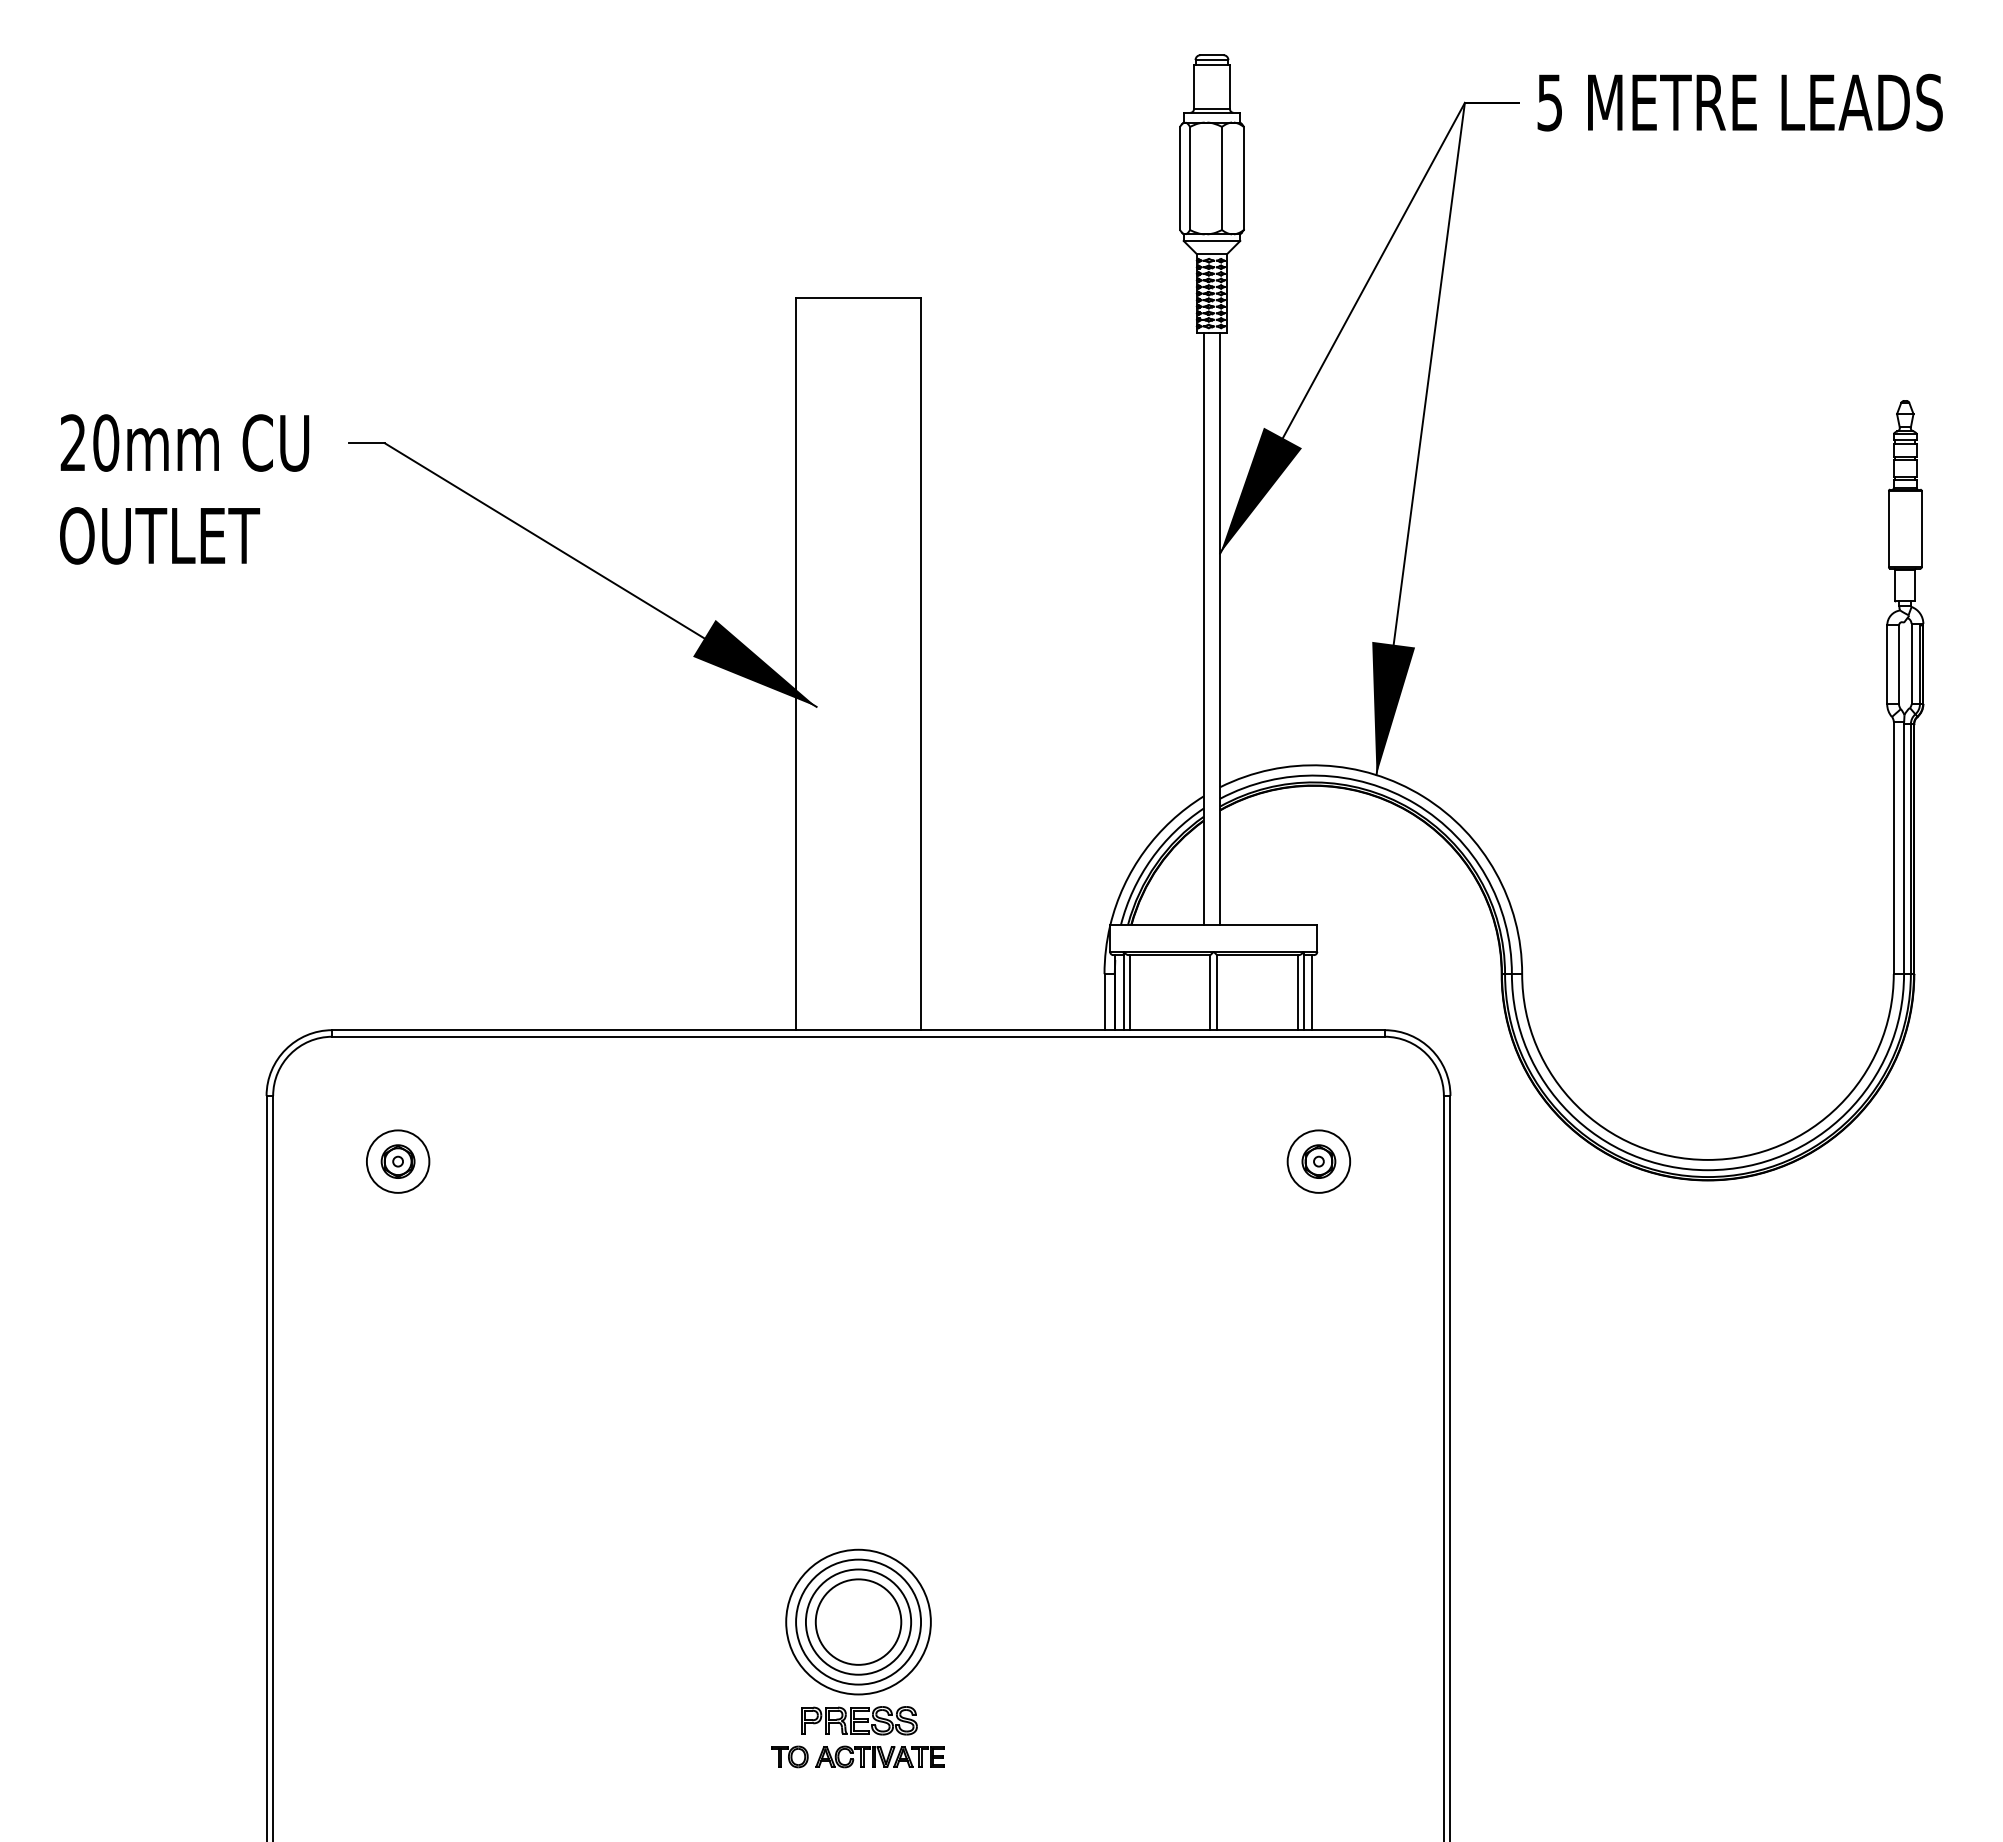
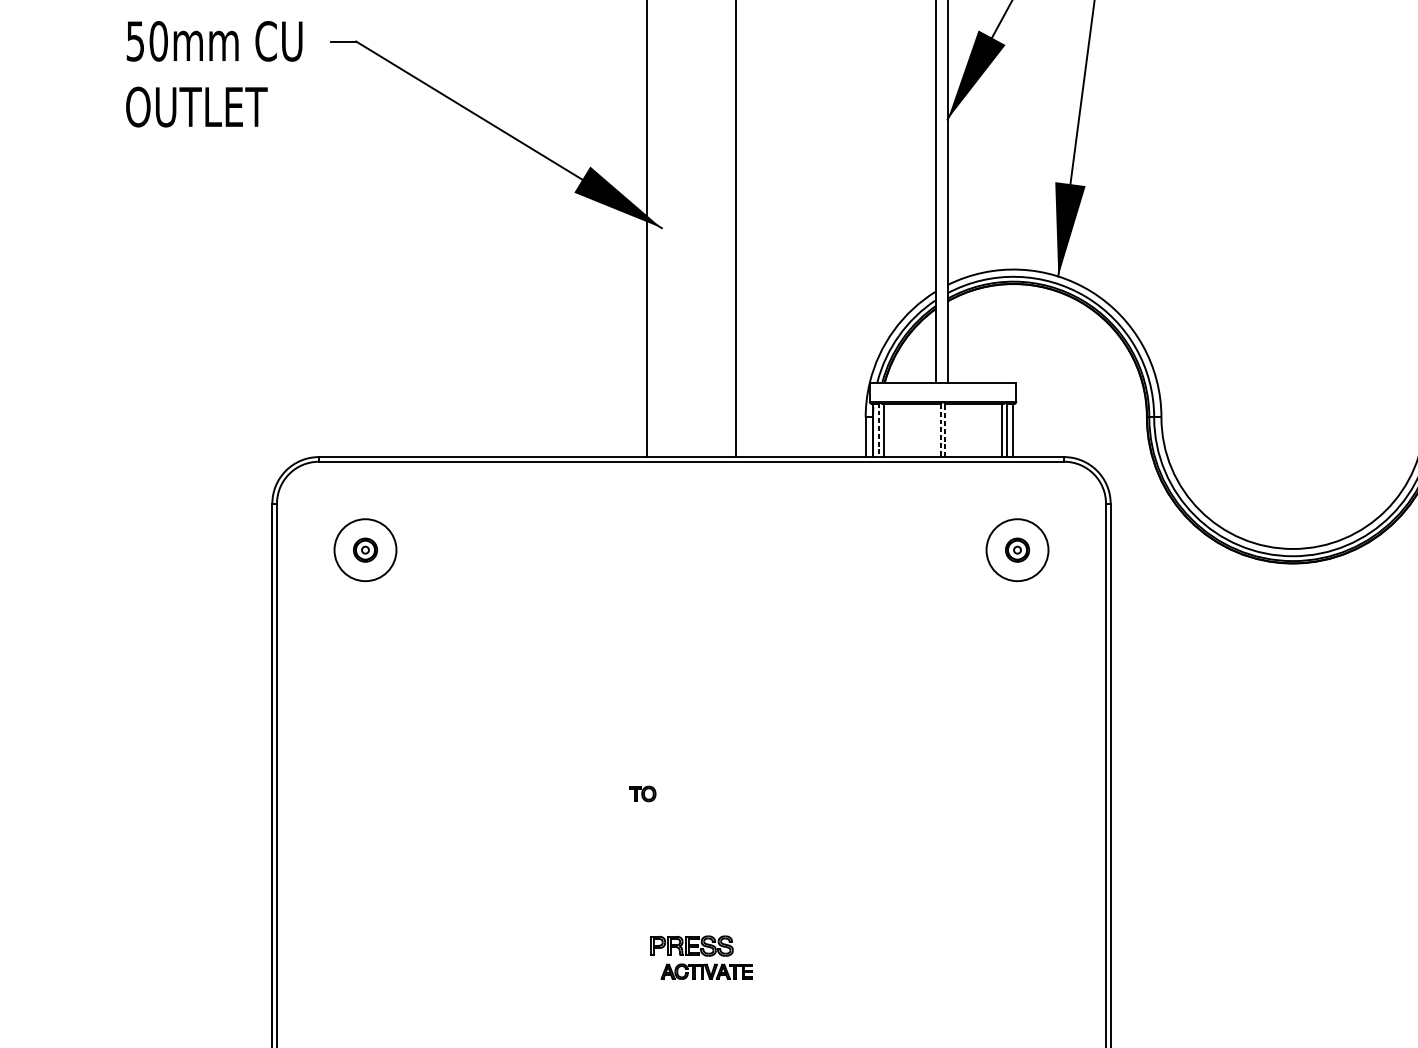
text: (72, 442) -> (134, 40), 20mm -> 50mm
line: (1123, 992) -> (879, 430), solid -> dashed
line: (1210, 992) -> (940, 430), solid -> dashed
line: (1216, 992) -> (944, 430), solid -> dashed
circle: (397, 1161) -> (365, 550), size x1.4
circle: (1318, 1161) -> (1017, 550), size x1.4
part: (858, 1621) -> (691, 875), removed
part: (789, 1756) -> (642, 793), moved

